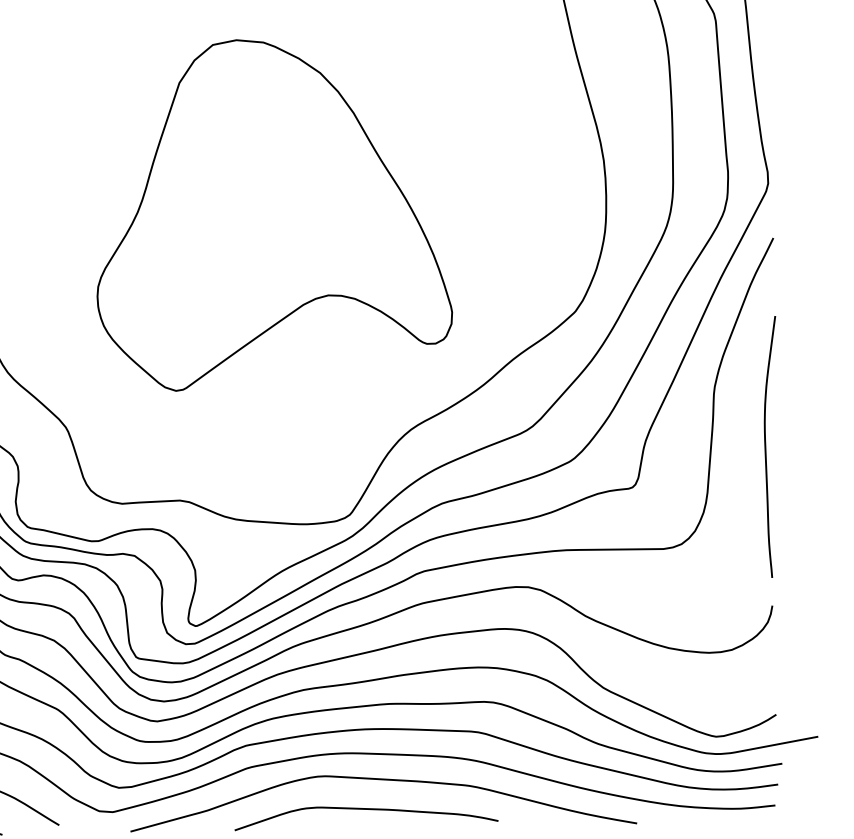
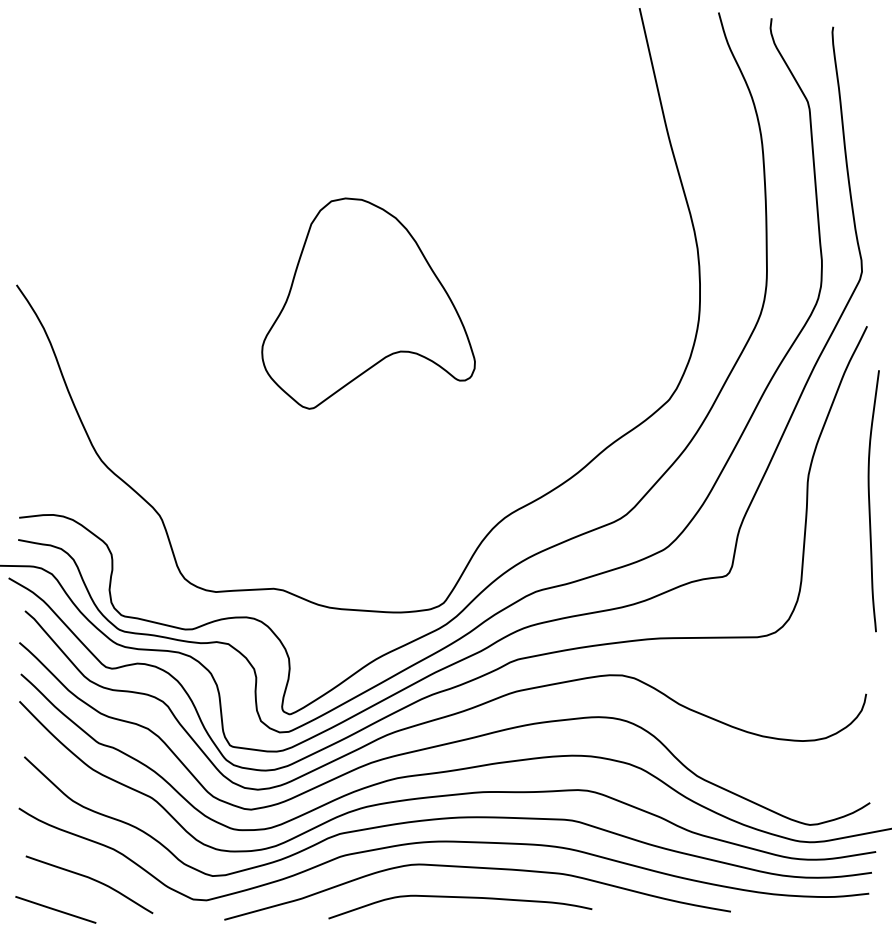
part: (274, 215) -> (368, 303), size x0.6
curve: (766, 447) -> (870, 501), moved

